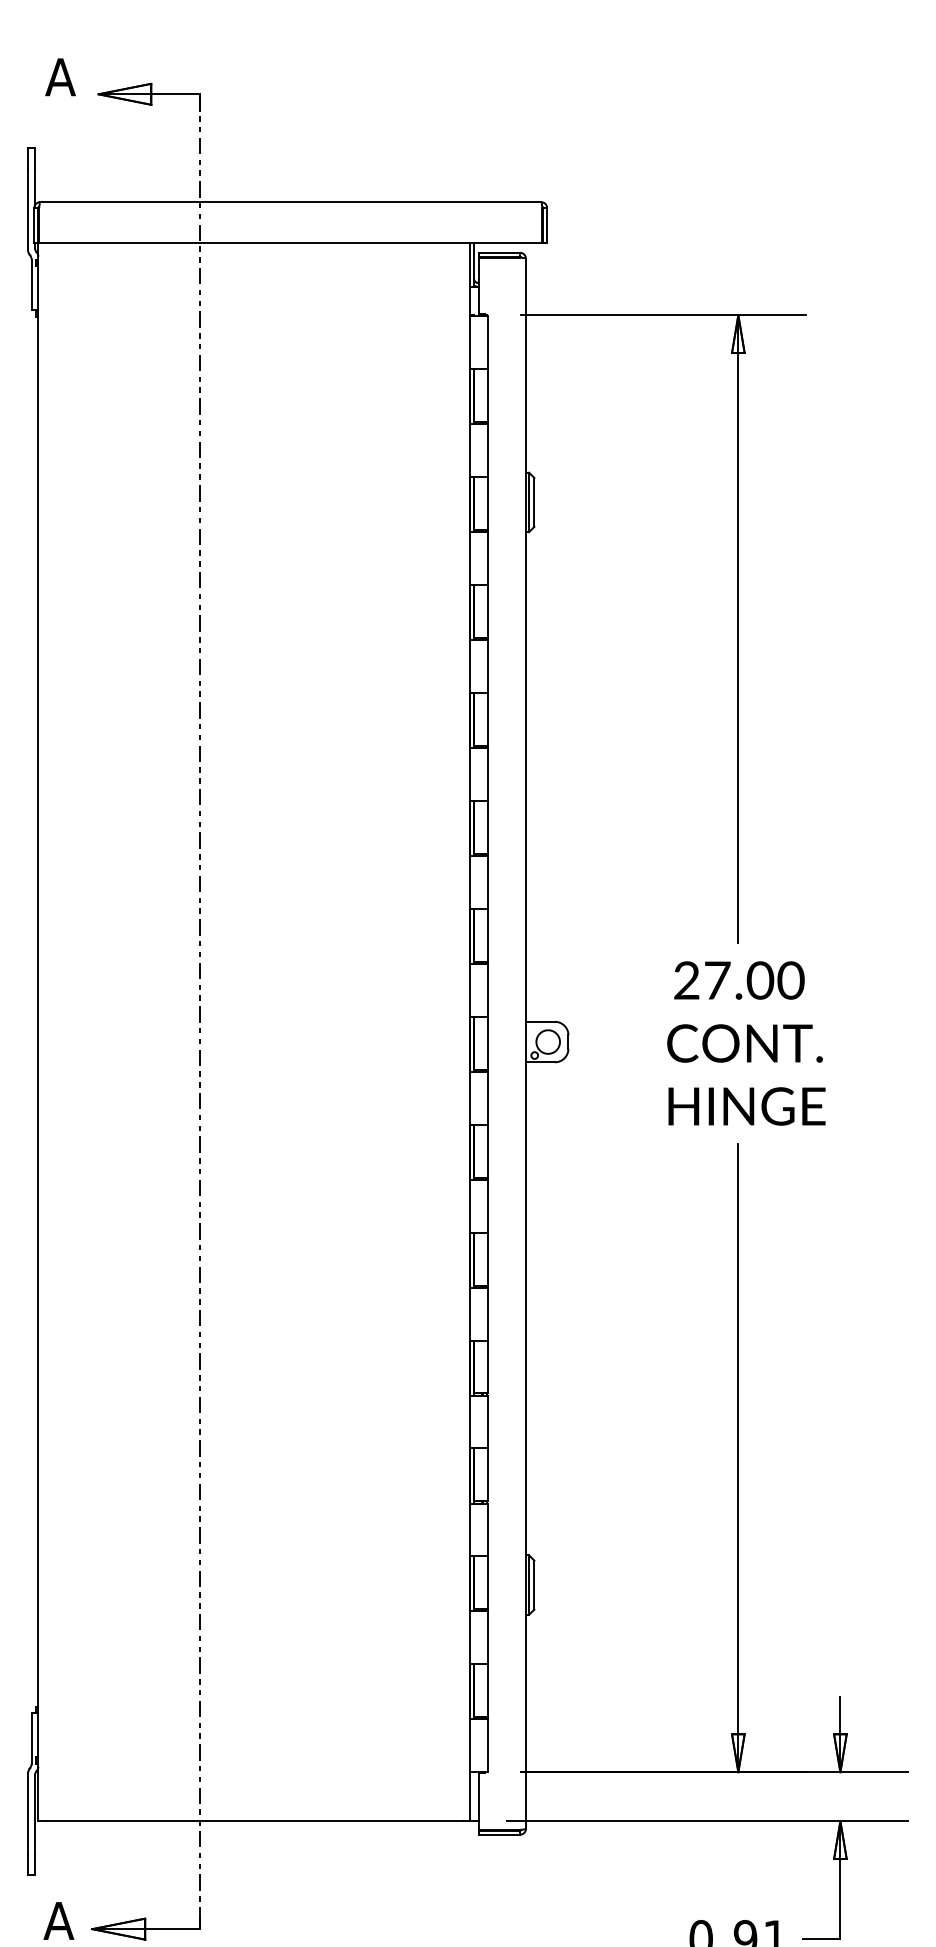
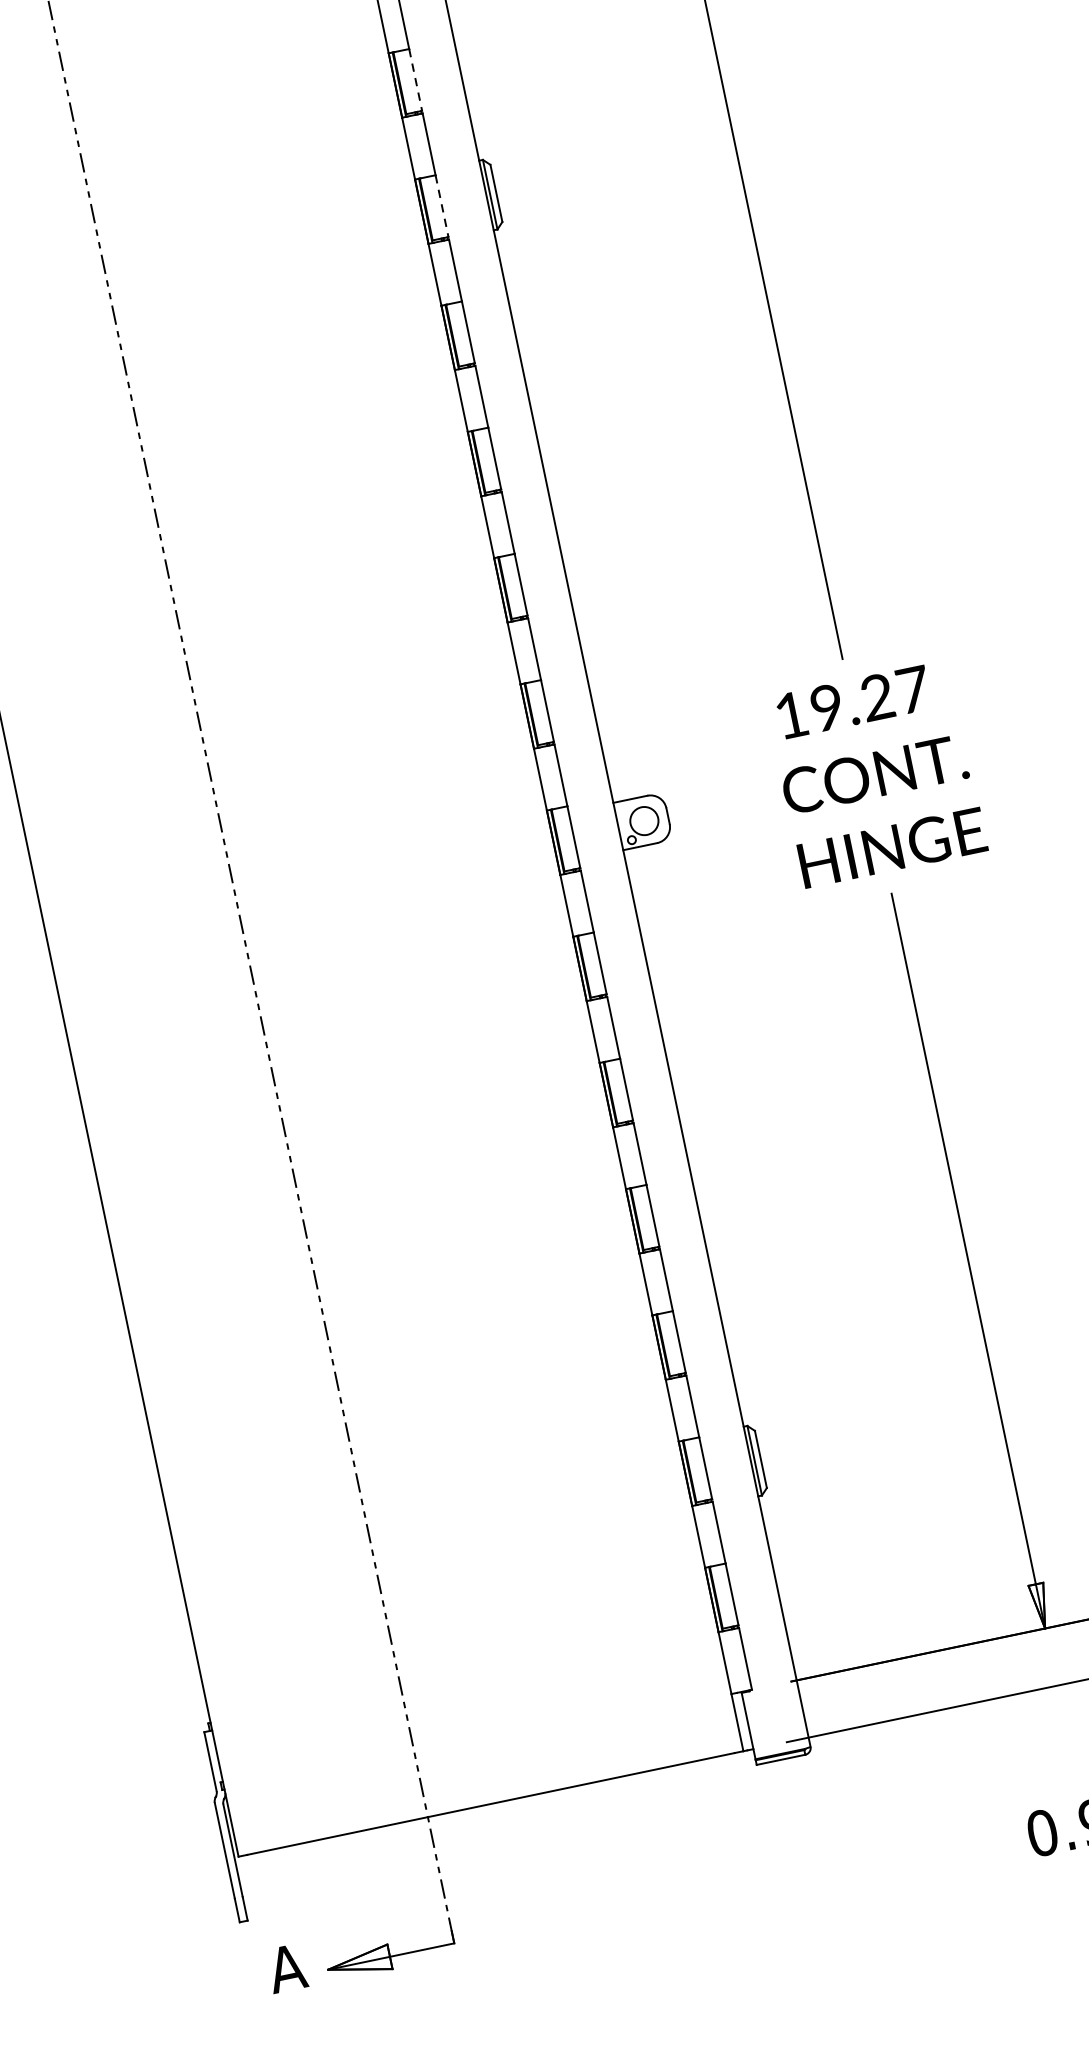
line: (487, 396) -> (415, 81), solid -> dashed
line: (487, 504) -> (442, 207), solid -> dashed
text: (739, 980) -> (853, 702), 27.00 -> 19.27

